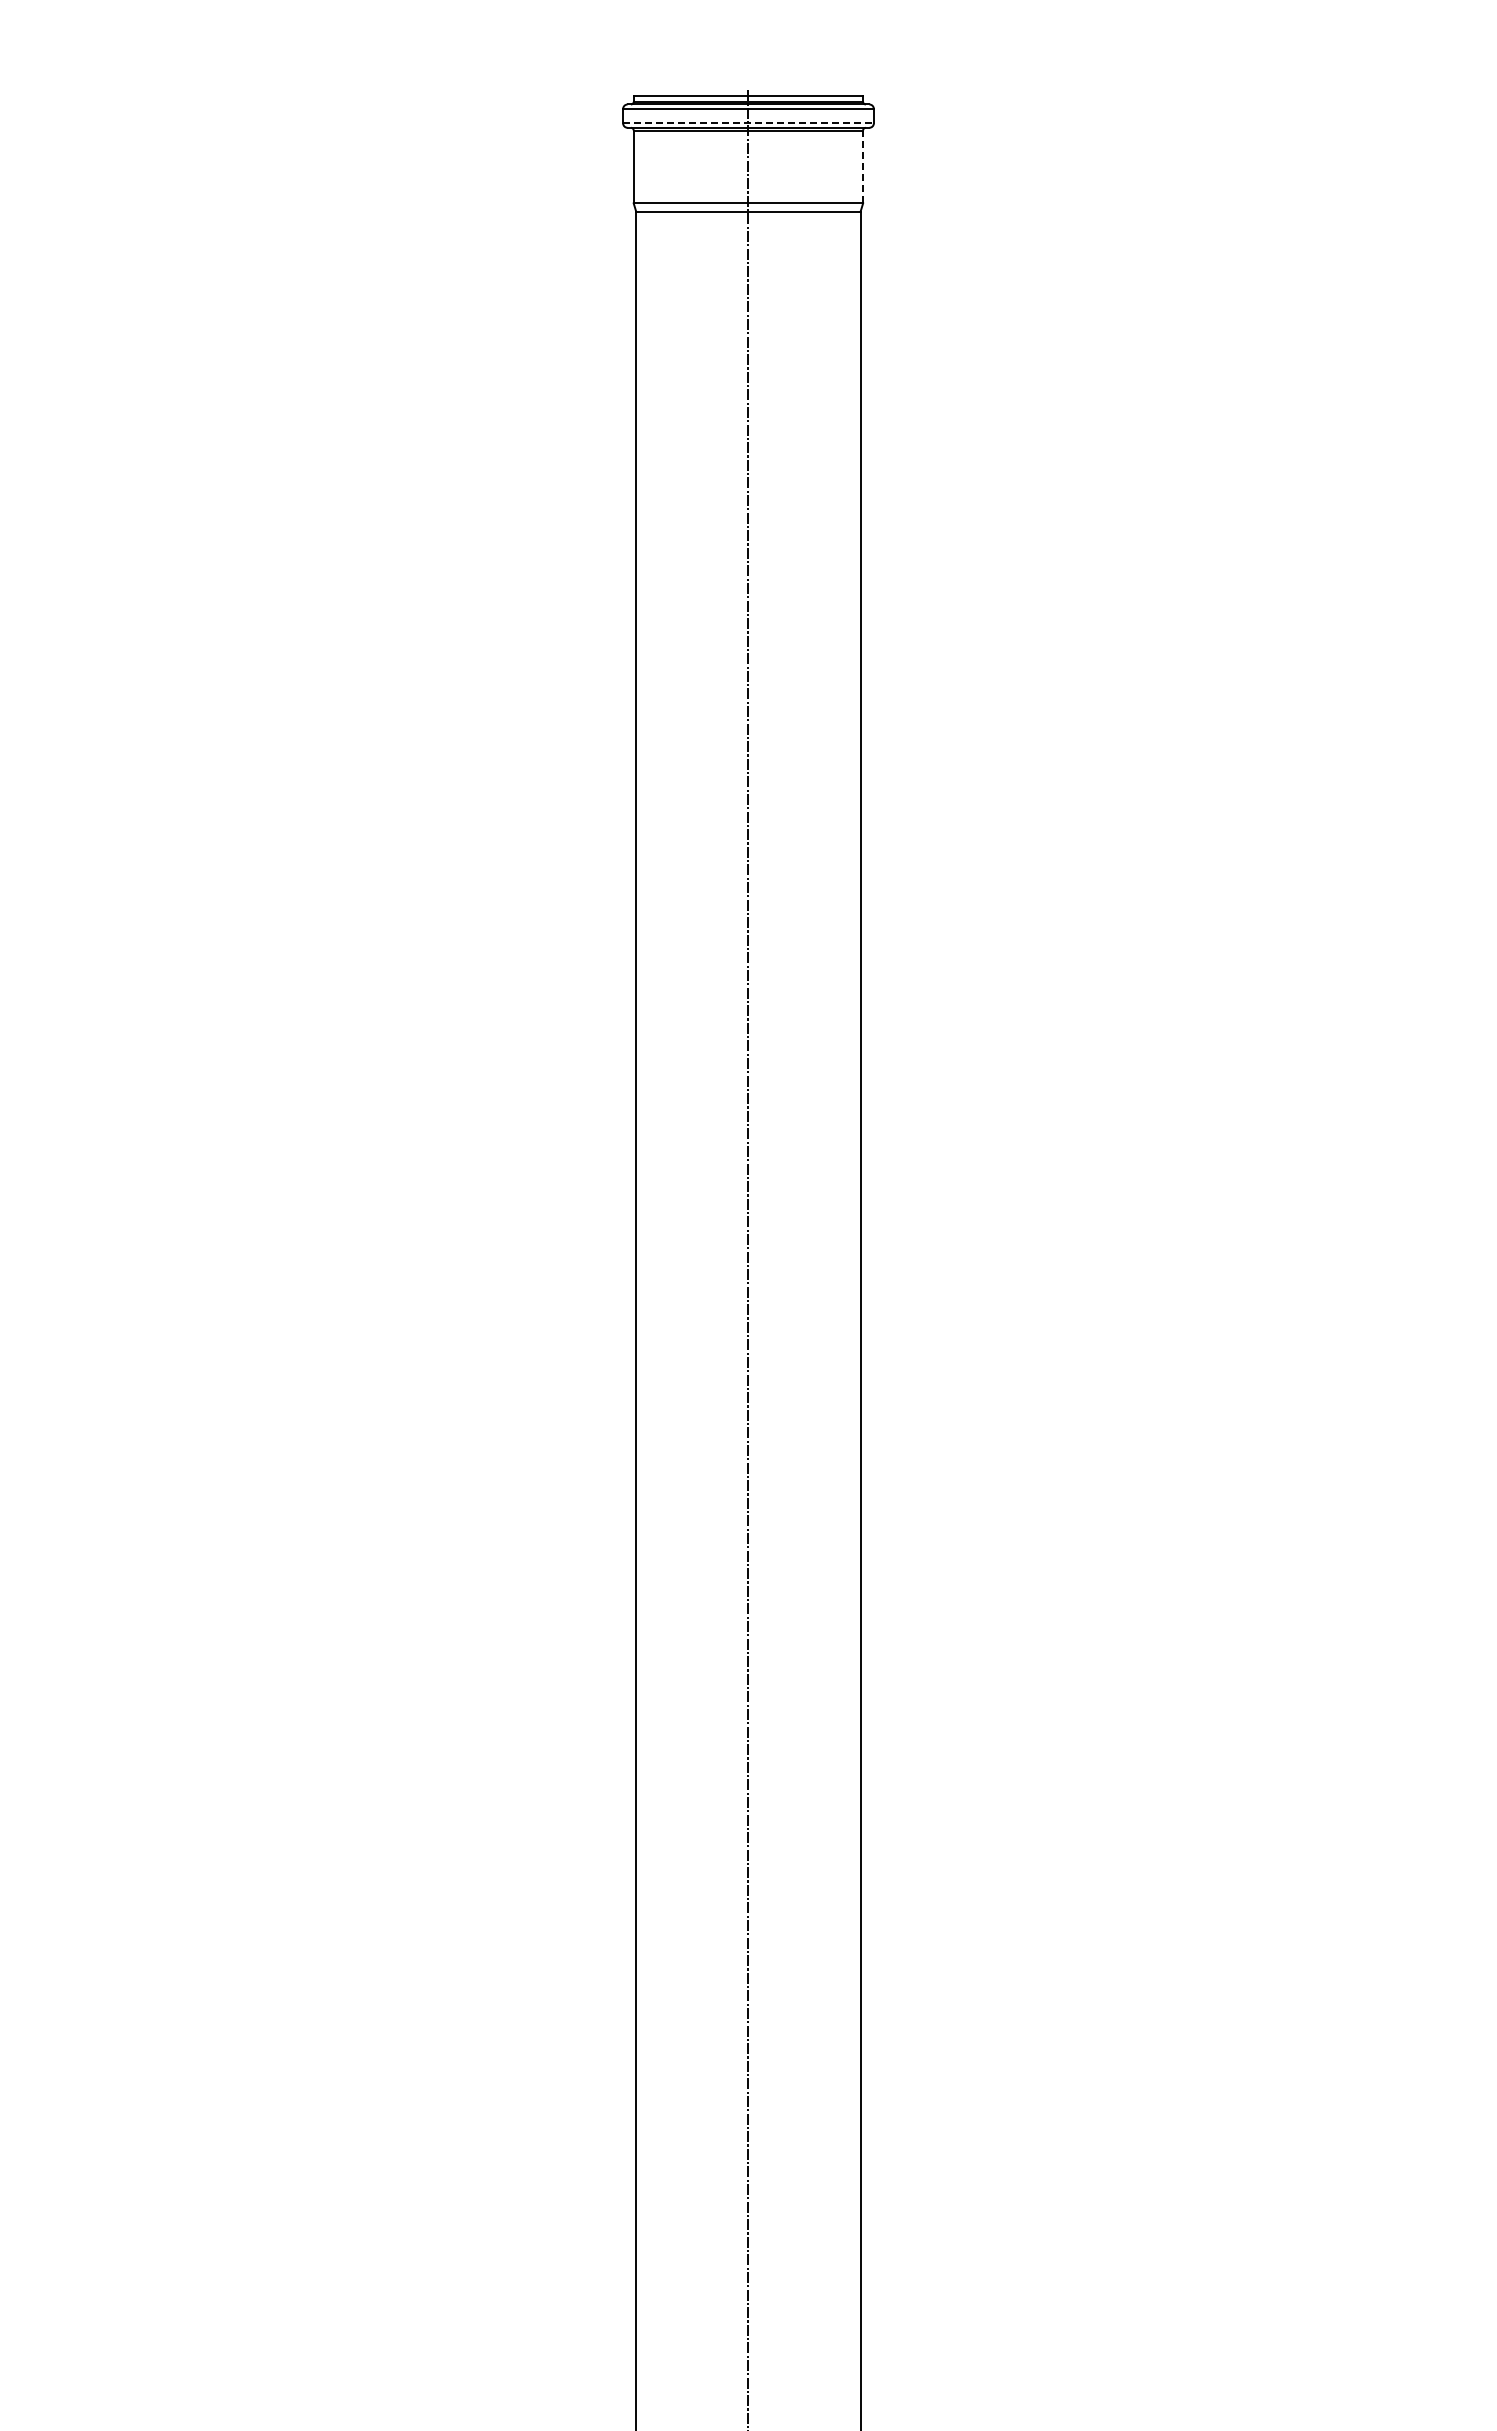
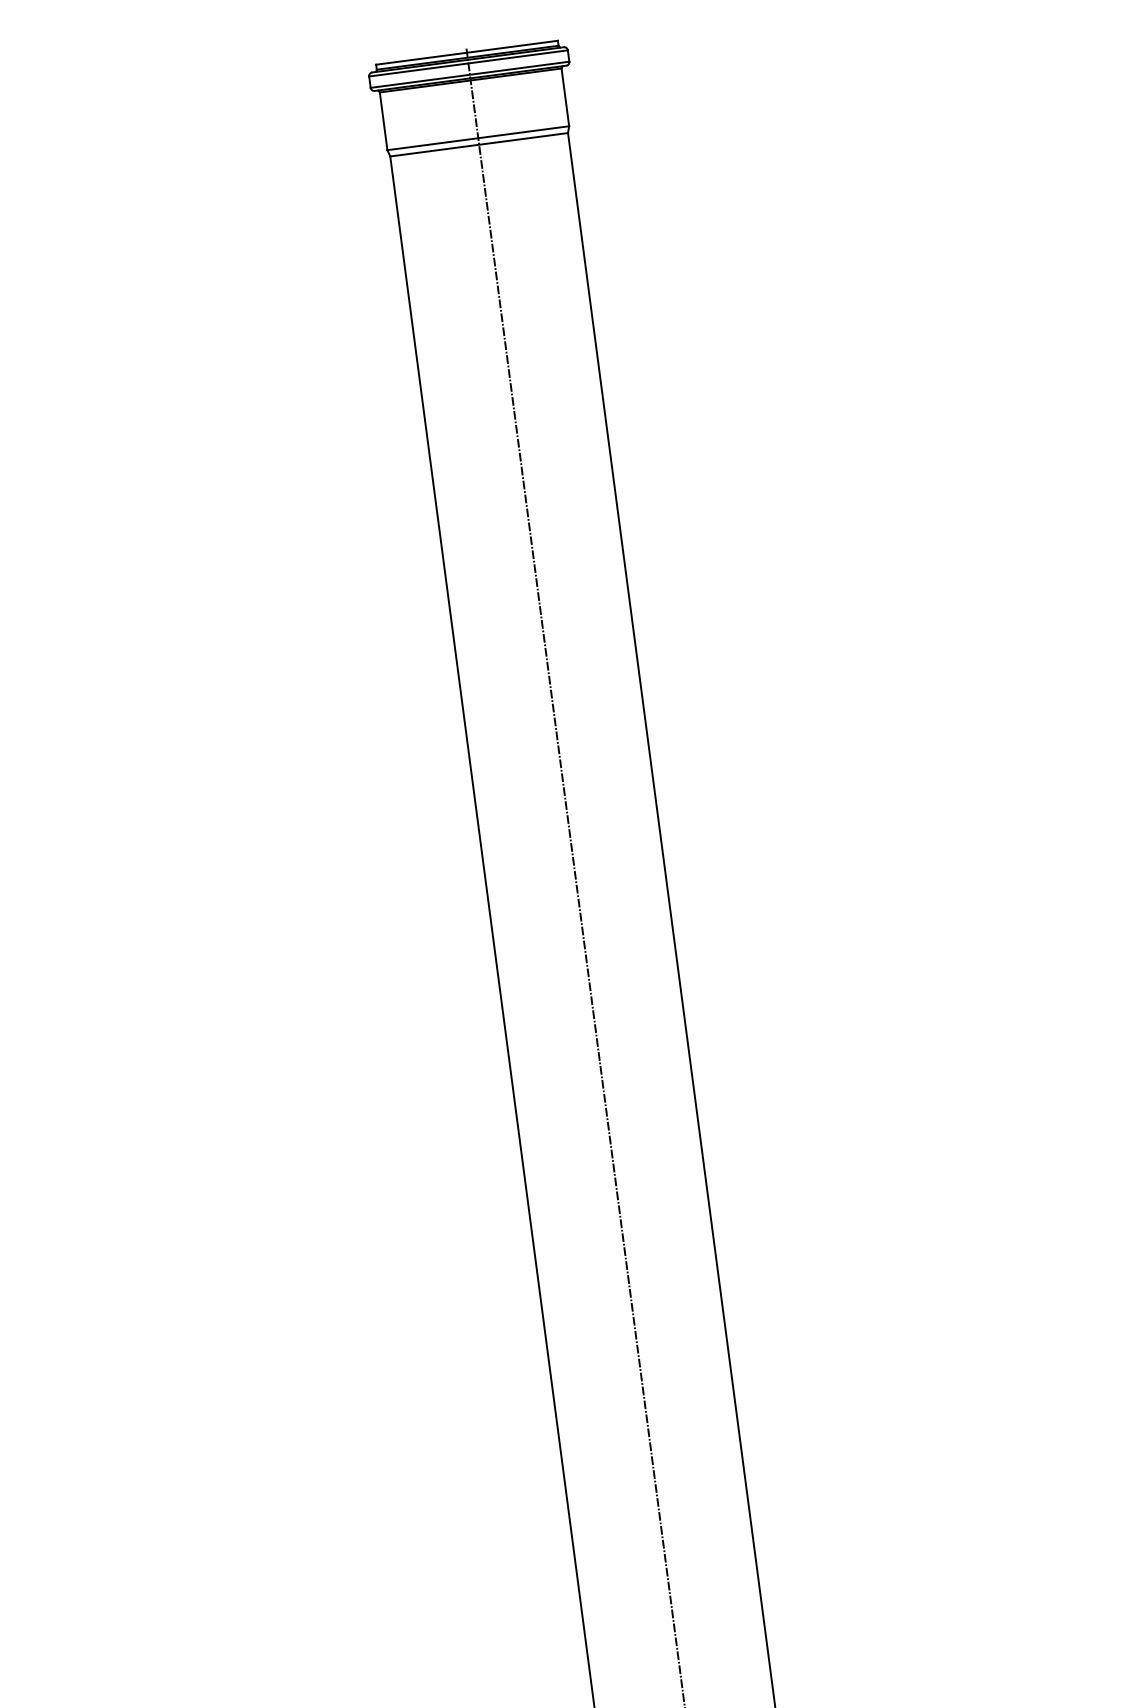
line: (749, 123) -> (470, 74), dashed -> solid
line: (863, 166) -> (565, 96), dashed -> solid

